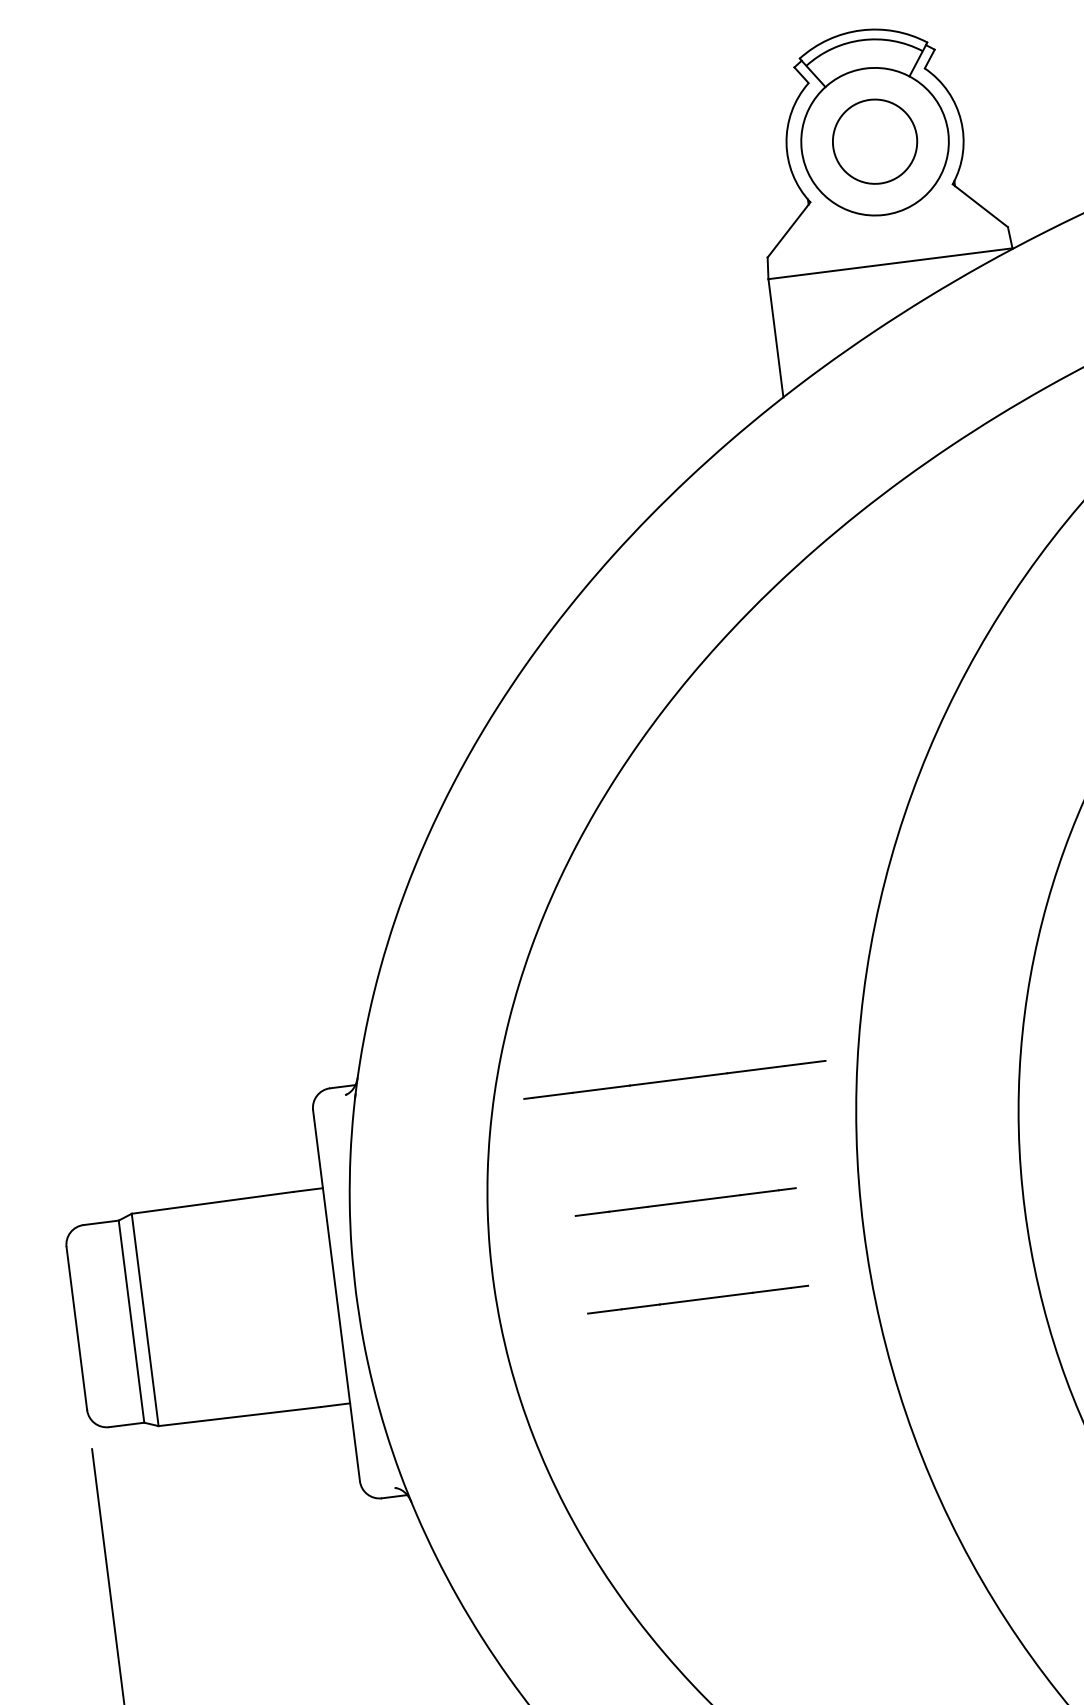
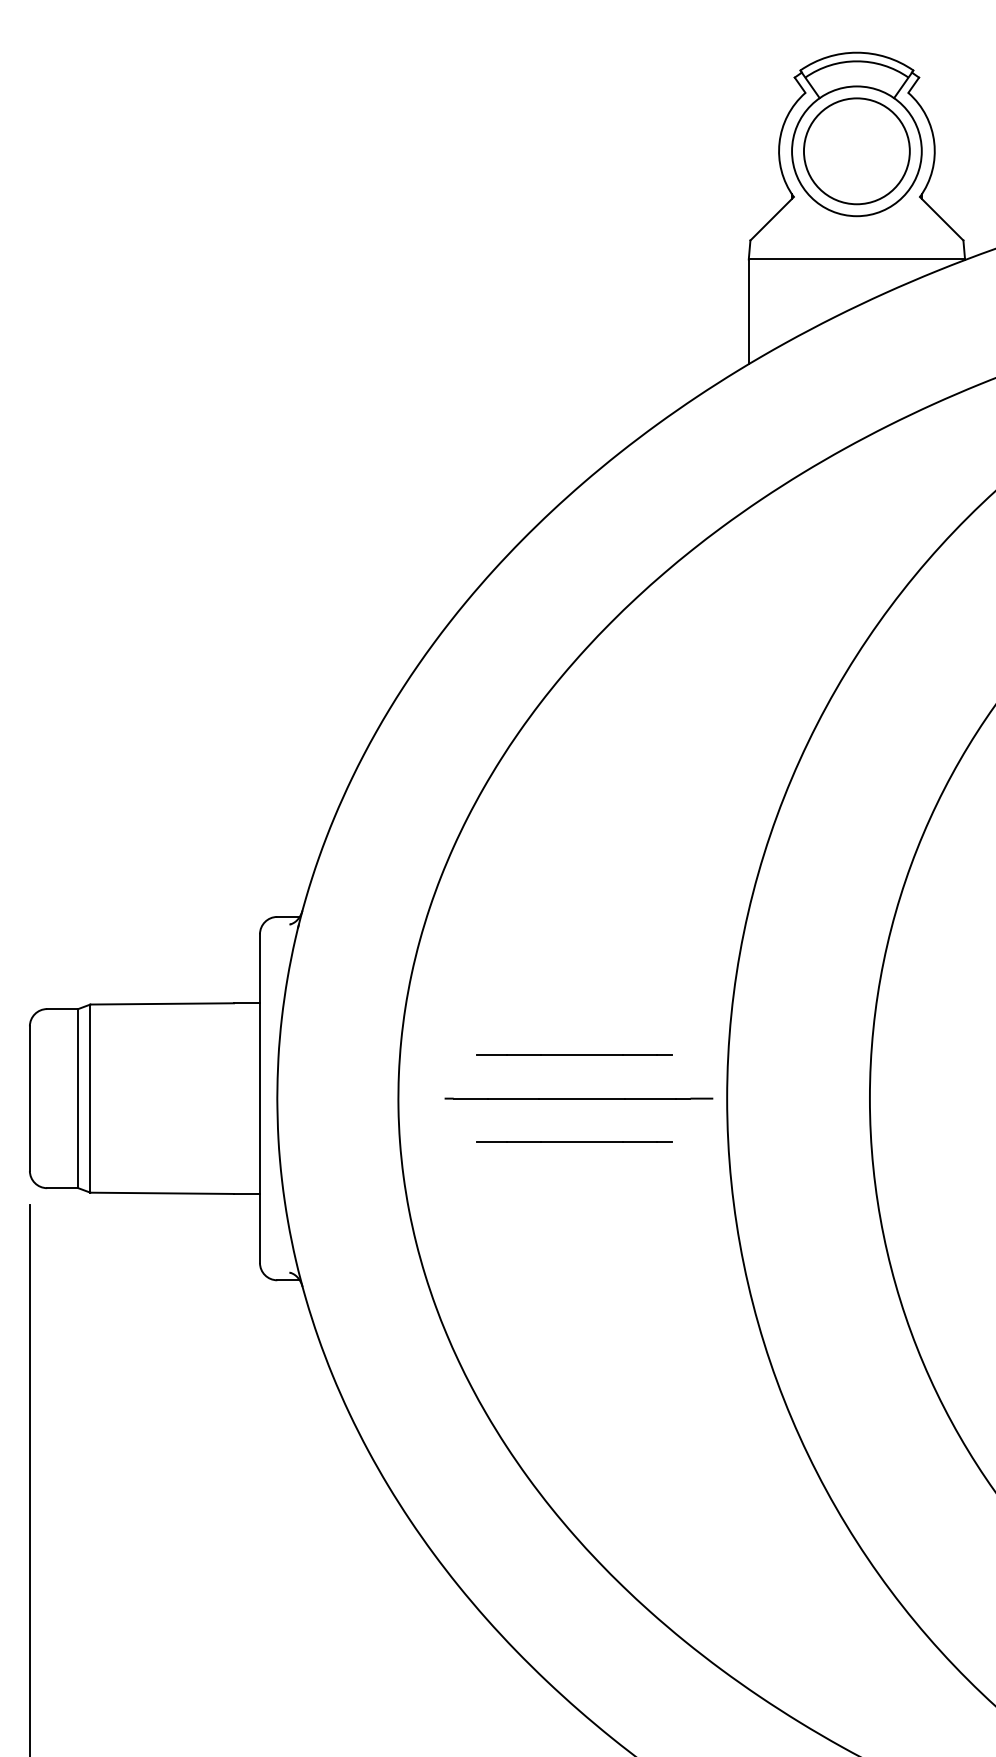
circle: (874, 141) -> (856, 151), size x1.43
line: (674, 1079) -> (578, 1098), moved

